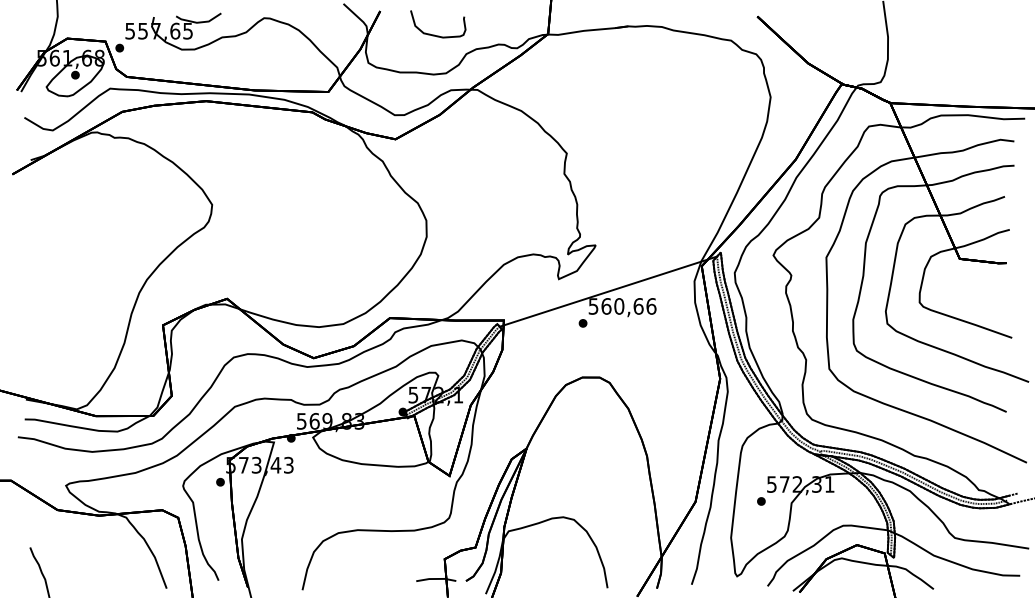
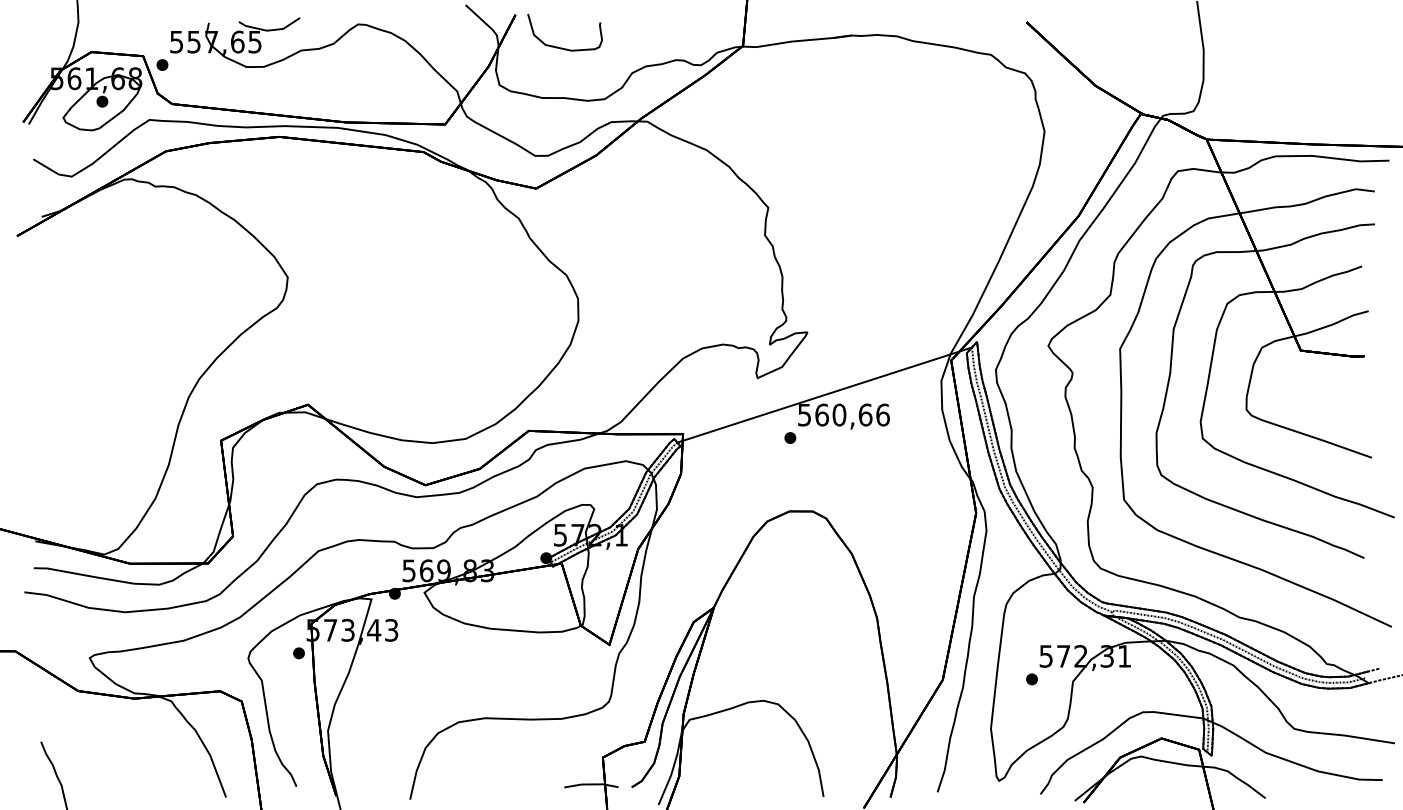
part: (436, 35) -> (562, 47), moved

